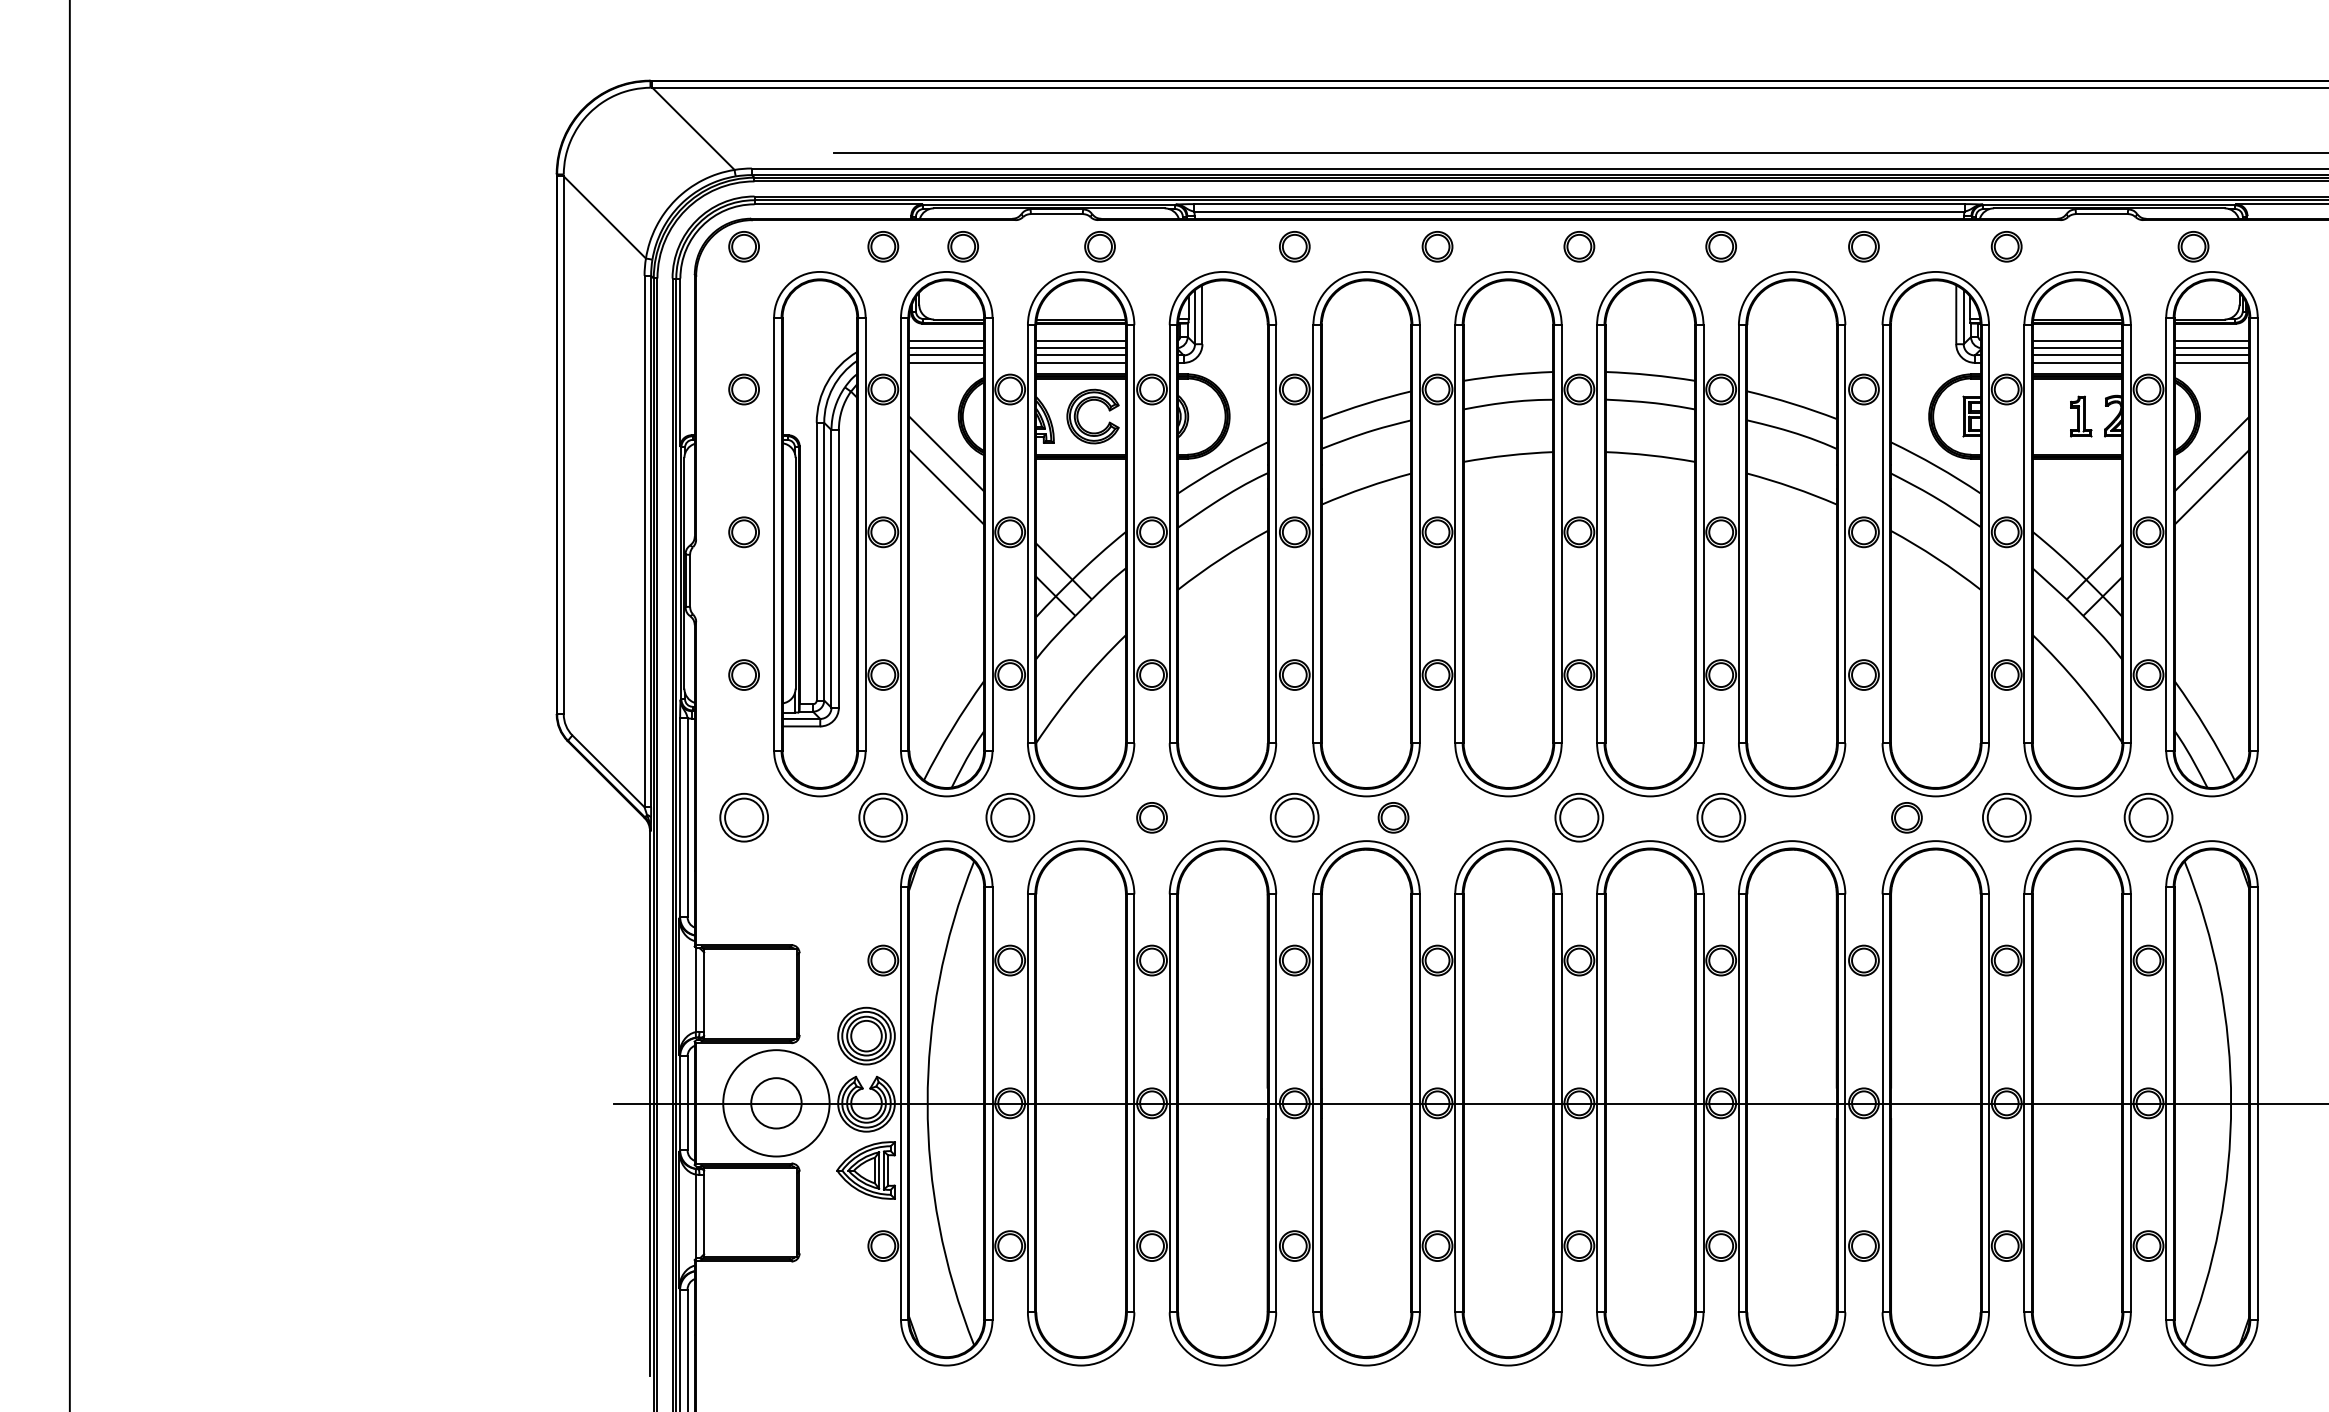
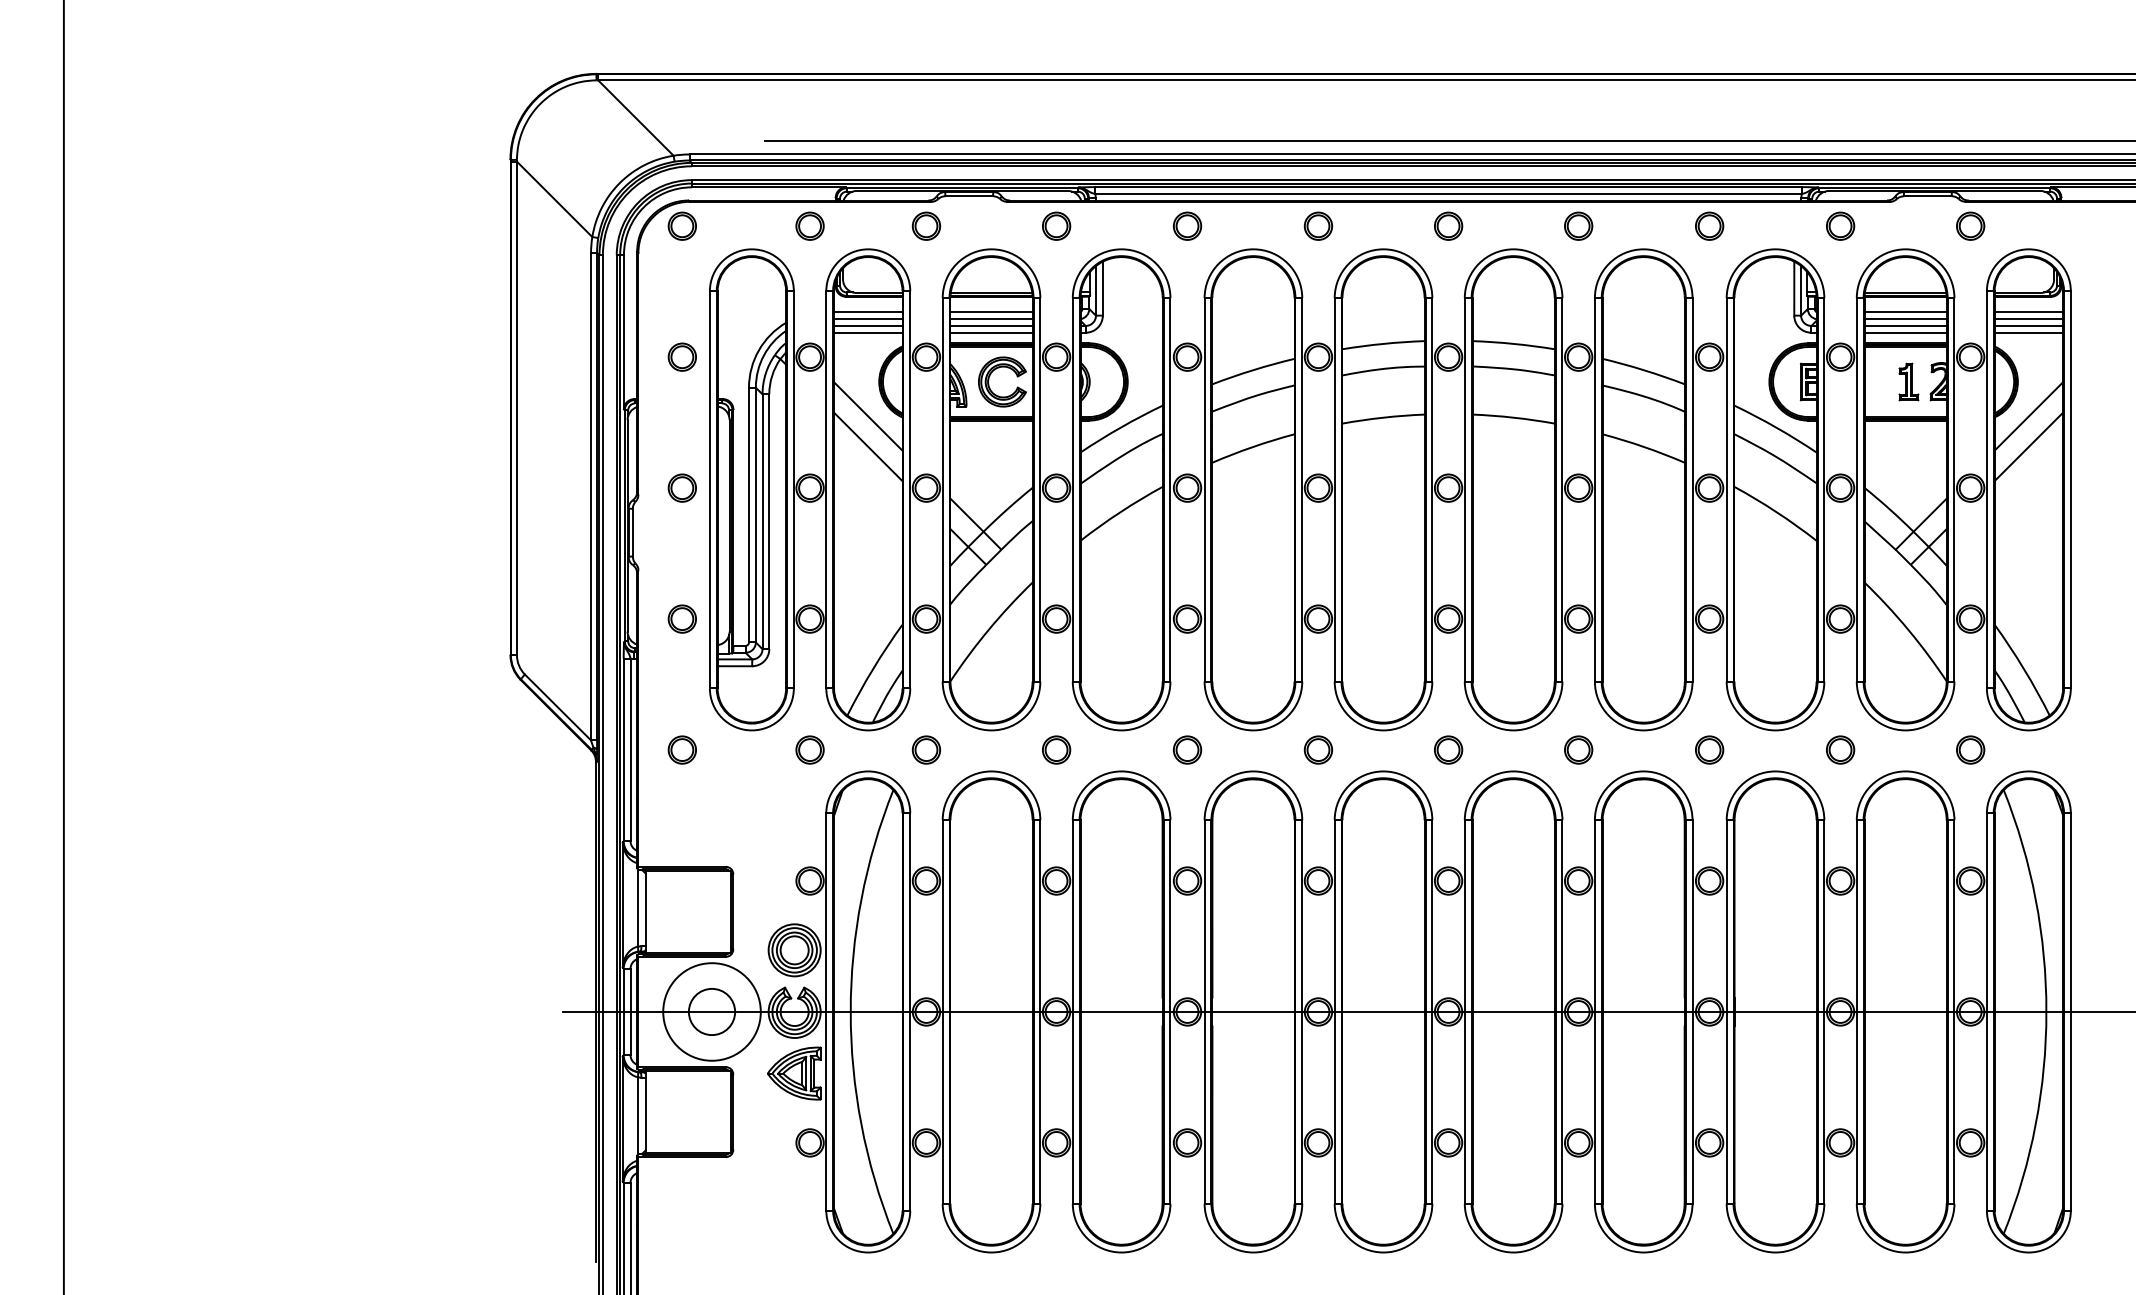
part: (962, 246) -> (925, 226), moved
part: (1099, 246) -> (1056, 226), moved
part: (2193, 246) -> (1970, 226), moved
part: (743, 817) -> (681, 749), size x0.62
part: (883, 817) -> (810, 749), size x0.62
part: (1009, 817) -> (925, 749), size x0.62
part: (1294, 817) -> (1187, 749), size x0.62
part: (1393, 817) -> (1318, 749), moved
part: (1579, 817) -> (1448, 749), size x0.62
part: (1720, 817) -> (1578, 749), size x0.62
part: (1906, 817) -> (1709, 749), moved
part: (2006, 817) -> (1840, 749), size x0.62
part: (2148, 817) -> (1970, 749), size x0.62

